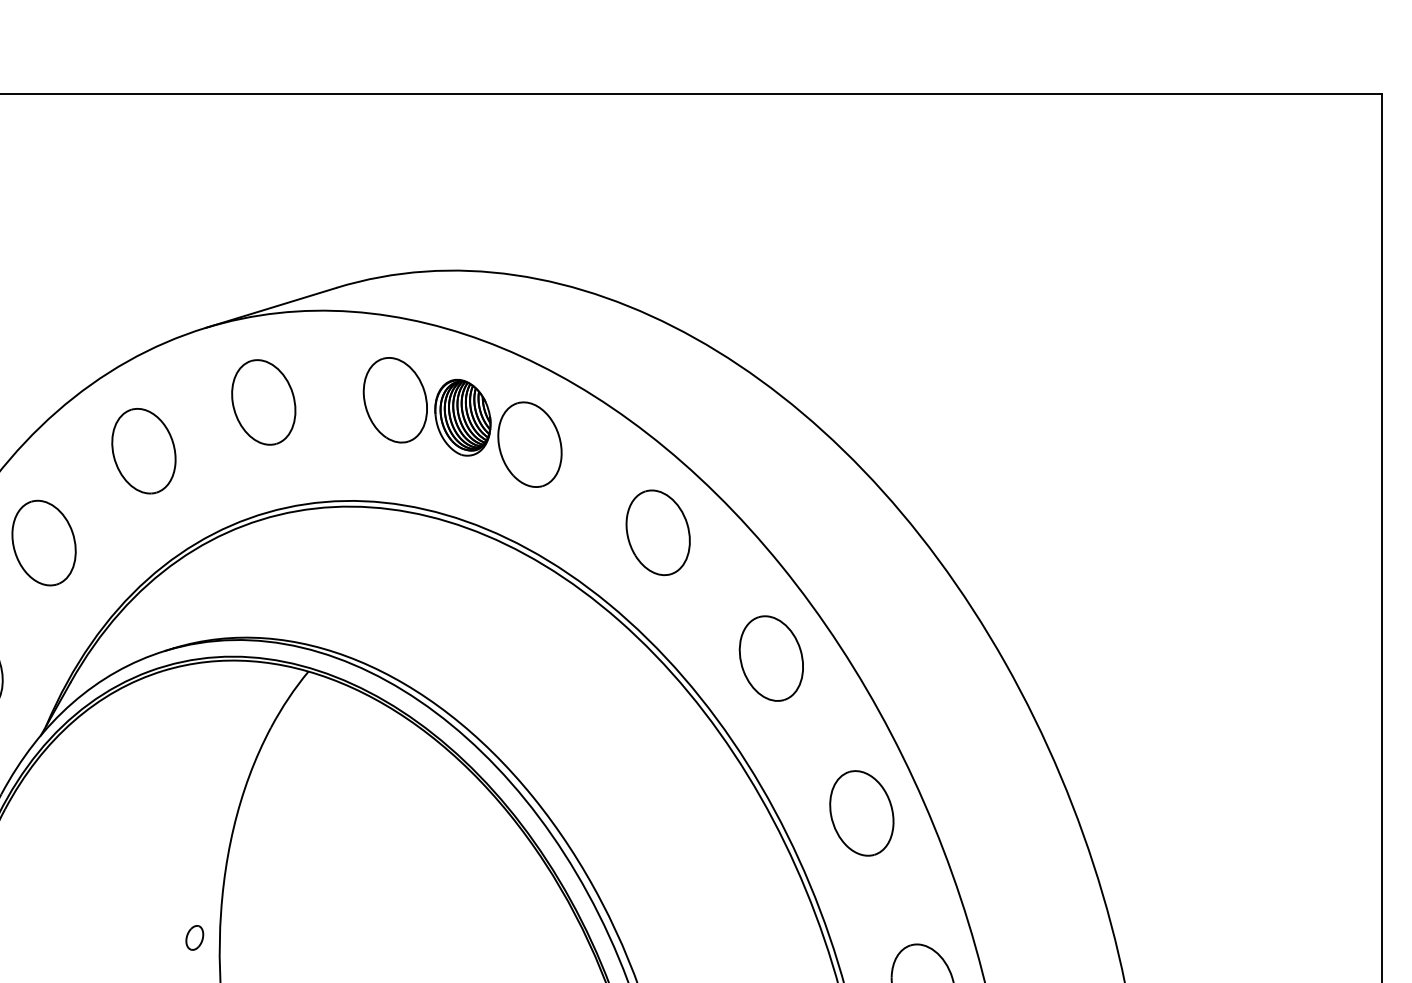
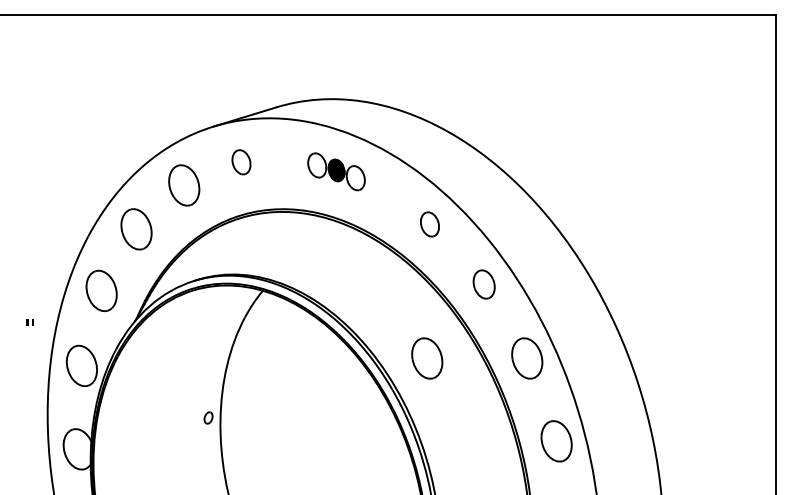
part: (263, 403) -> (241, 162), size x0.6
part: (462, 421) -> (336, 171), size x0.6
part: (657, 532) -> (429, 224), size x0.6
part: (772, 658) -> (484, 284), size x0.7
part: (653, 813) -> (427, 358), added

